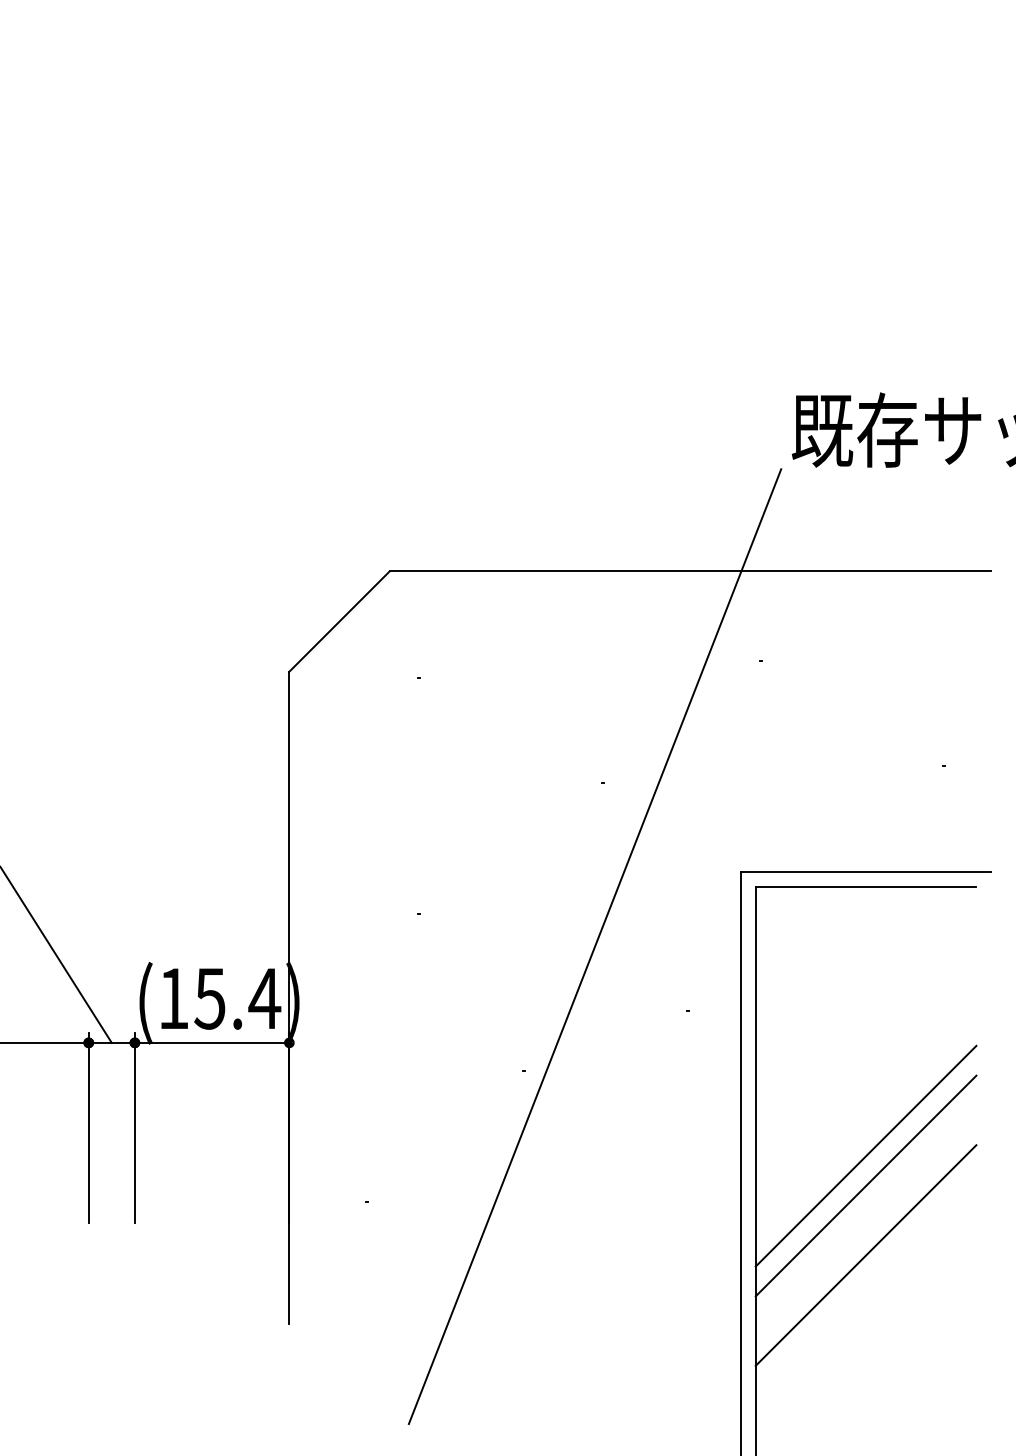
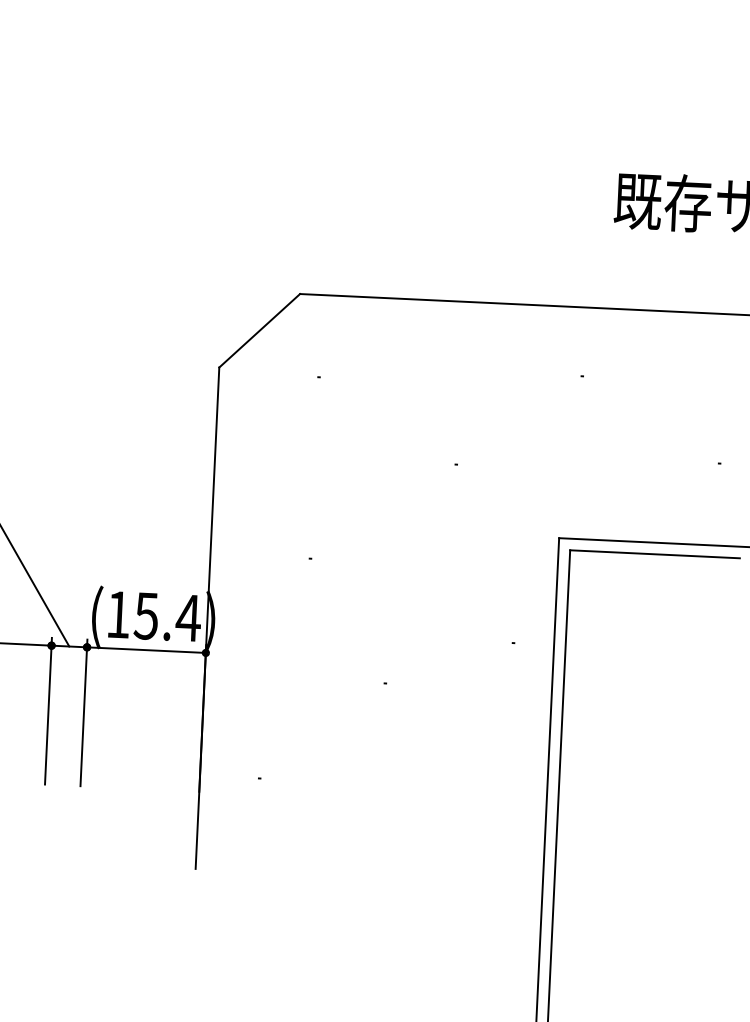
line: (594, 946) -> (444, 589), removed
line: (865, 1155) -> (644, 760), removed
line: (865, 1185) -> (643, 783), removed
line: (865, 1255) -> (641, 837), removed

